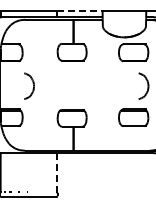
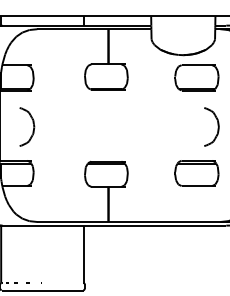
line: (79, 11) -> (117, 17), dashed -> solid
part: (29, 85) -> (27, 125), moved
line: (57, 172) -> (84, 253), dashed -> solid

